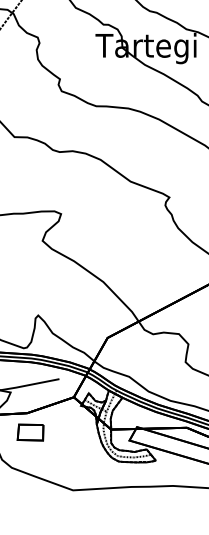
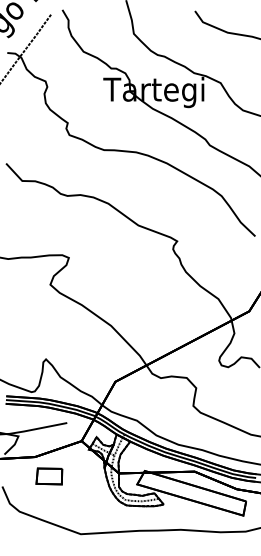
part: (30, 432) -> (49, 476), moved

